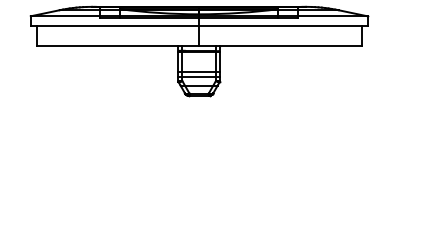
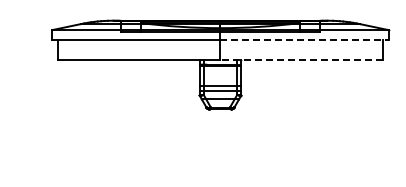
line: (283, 26) -> (304, 40), solid -> dashed
line: (279, 46) -> (300, 60), solid -> dashed

